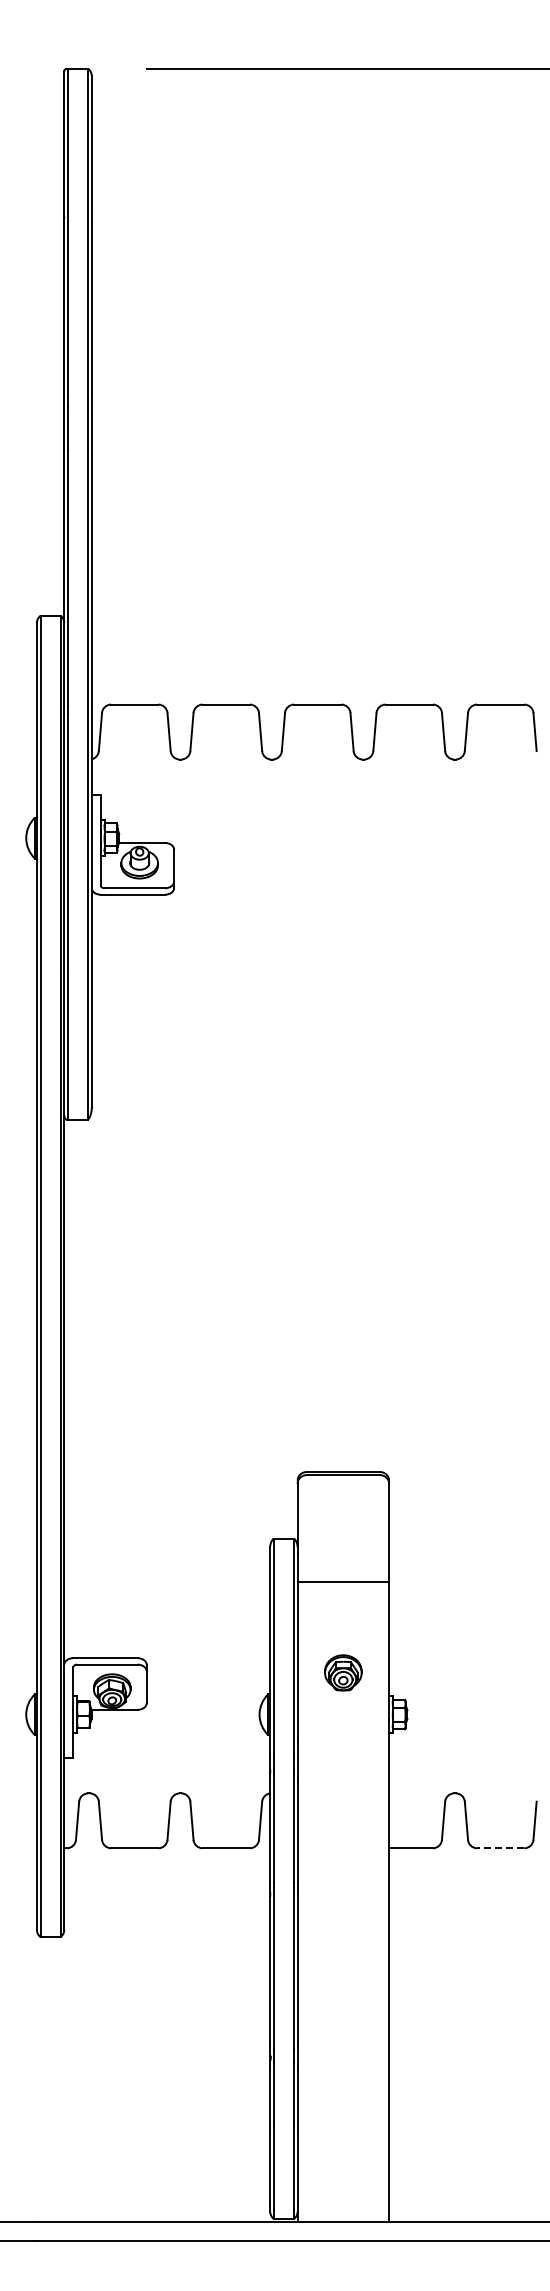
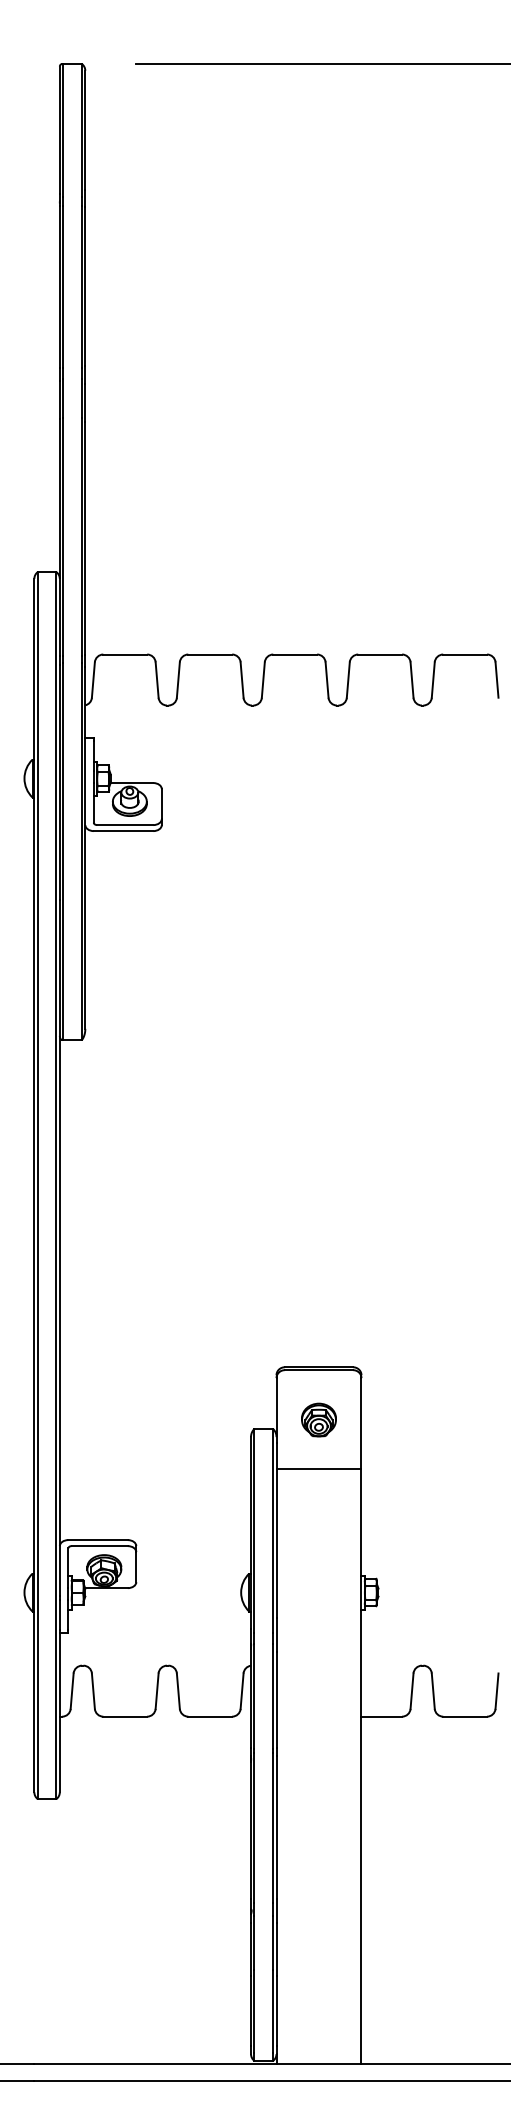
part: (343, 1672) -> (319, 1419), moved
line: (500, 1848) -> (464, 1716), dashed -> solid

